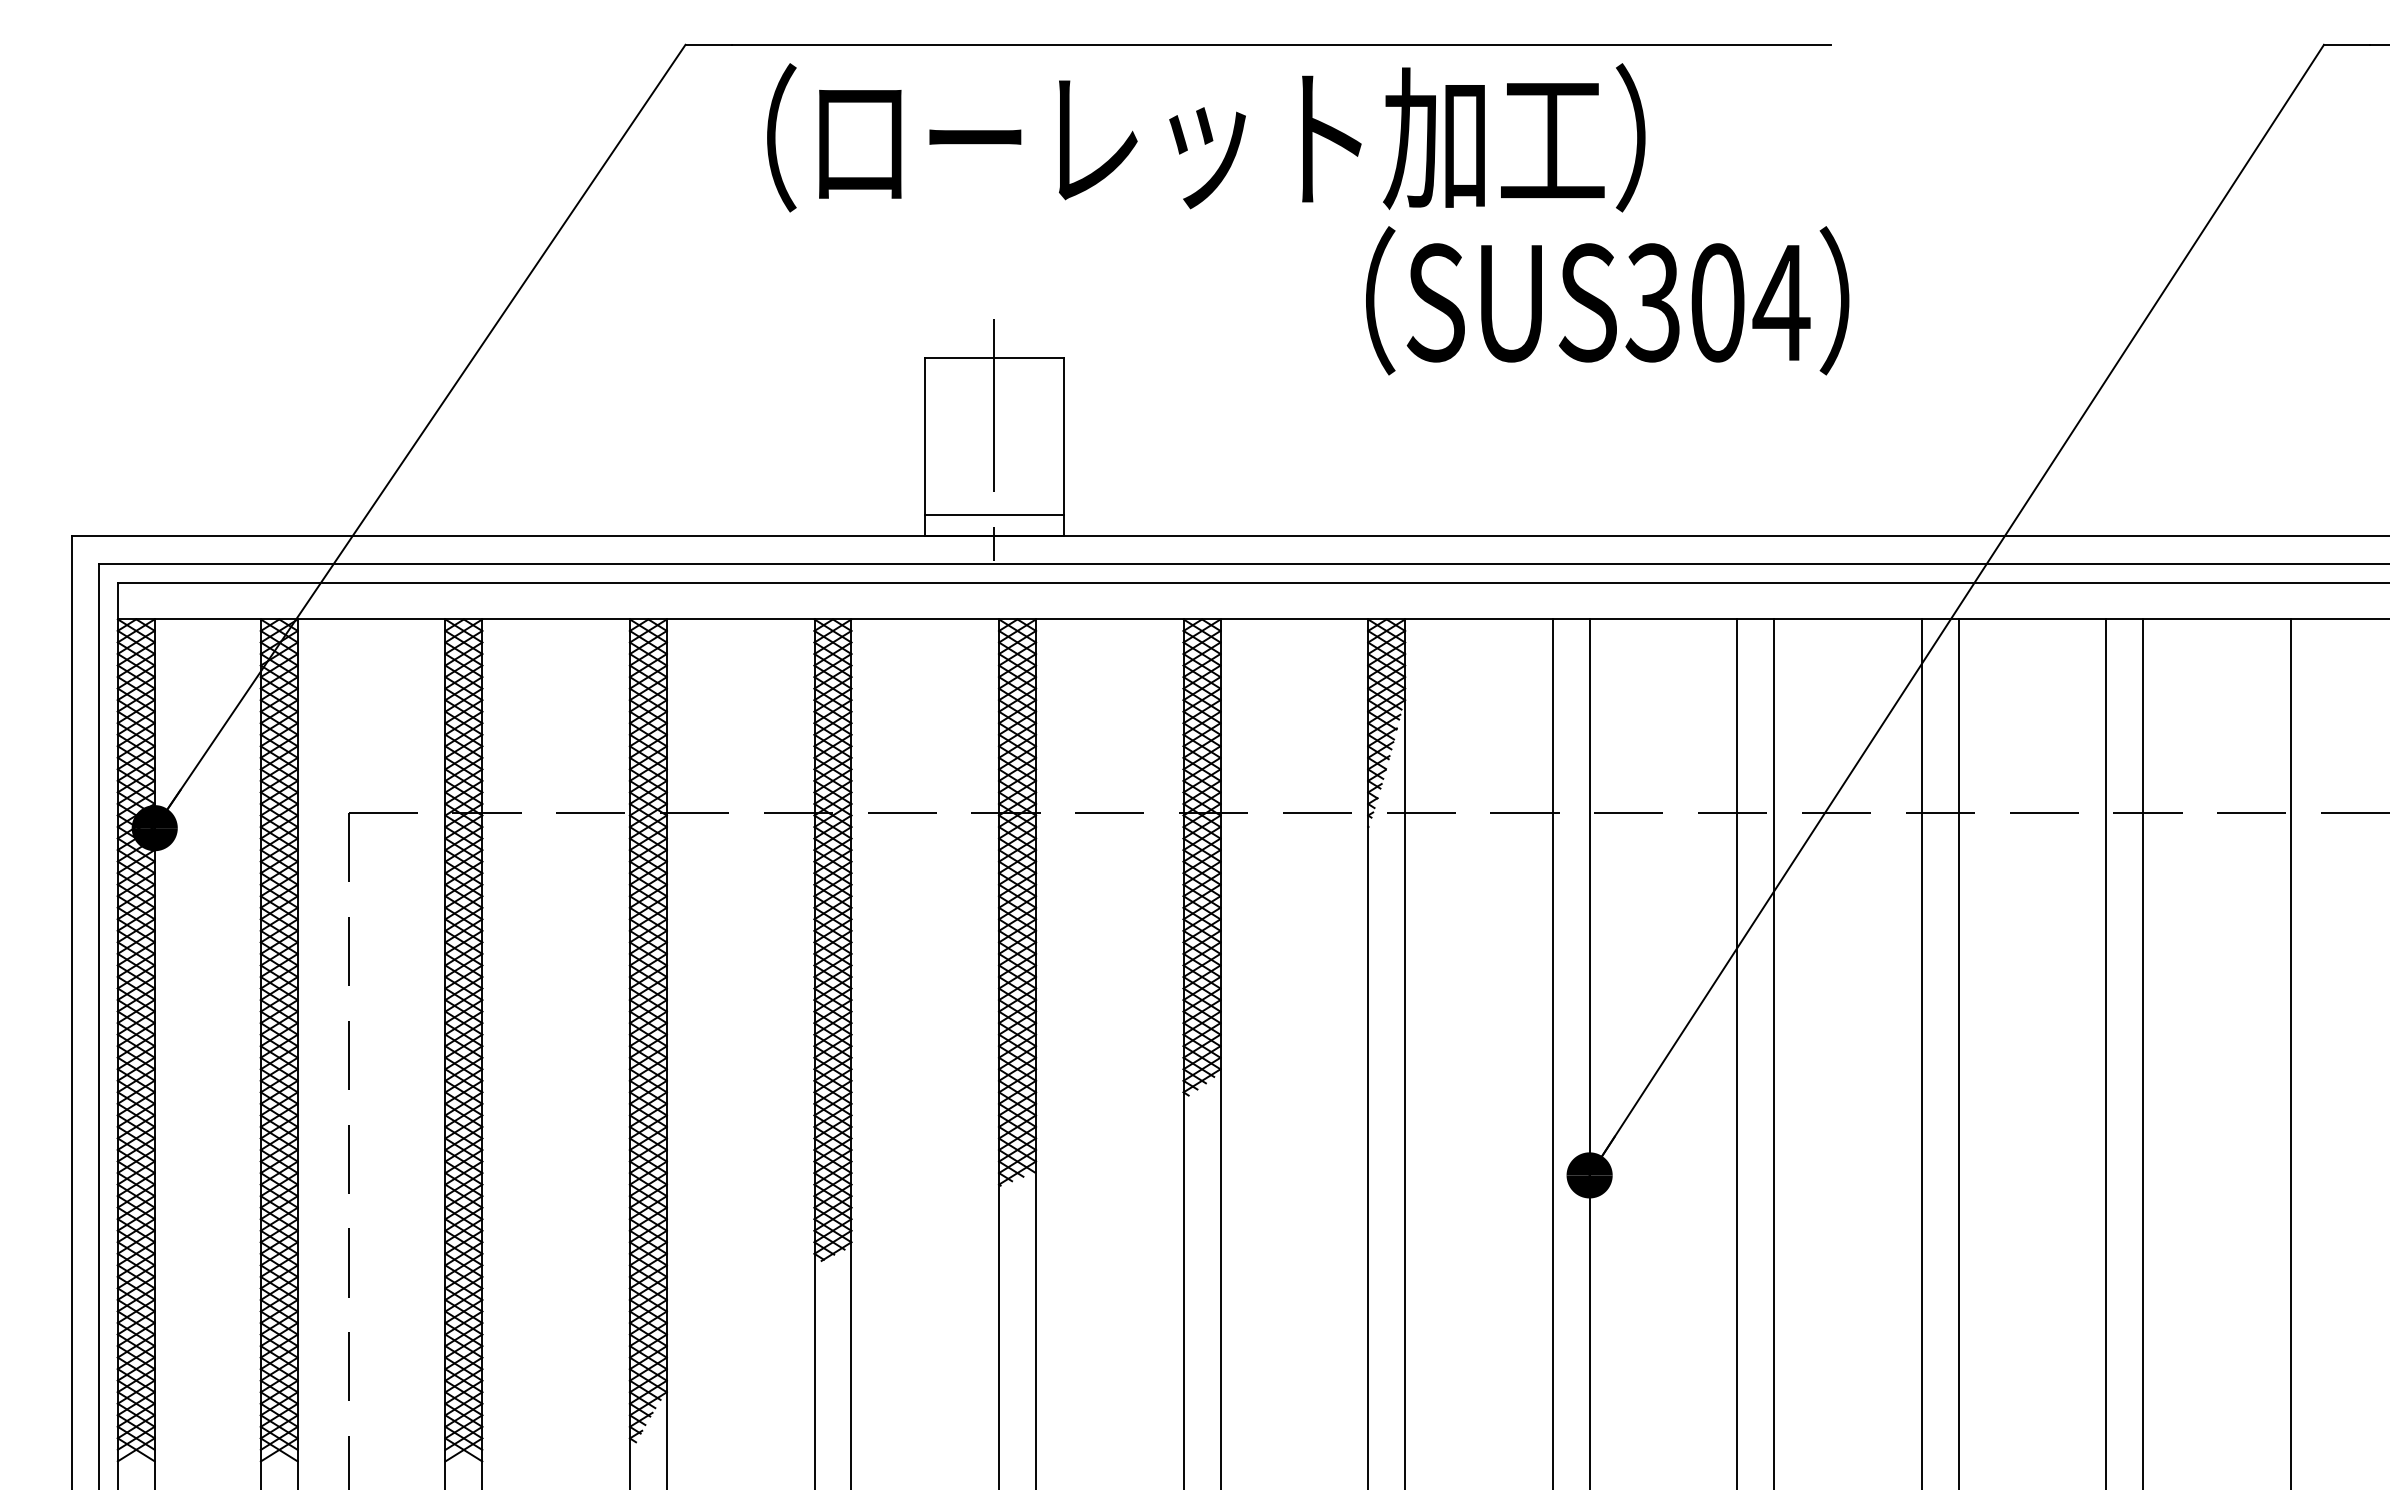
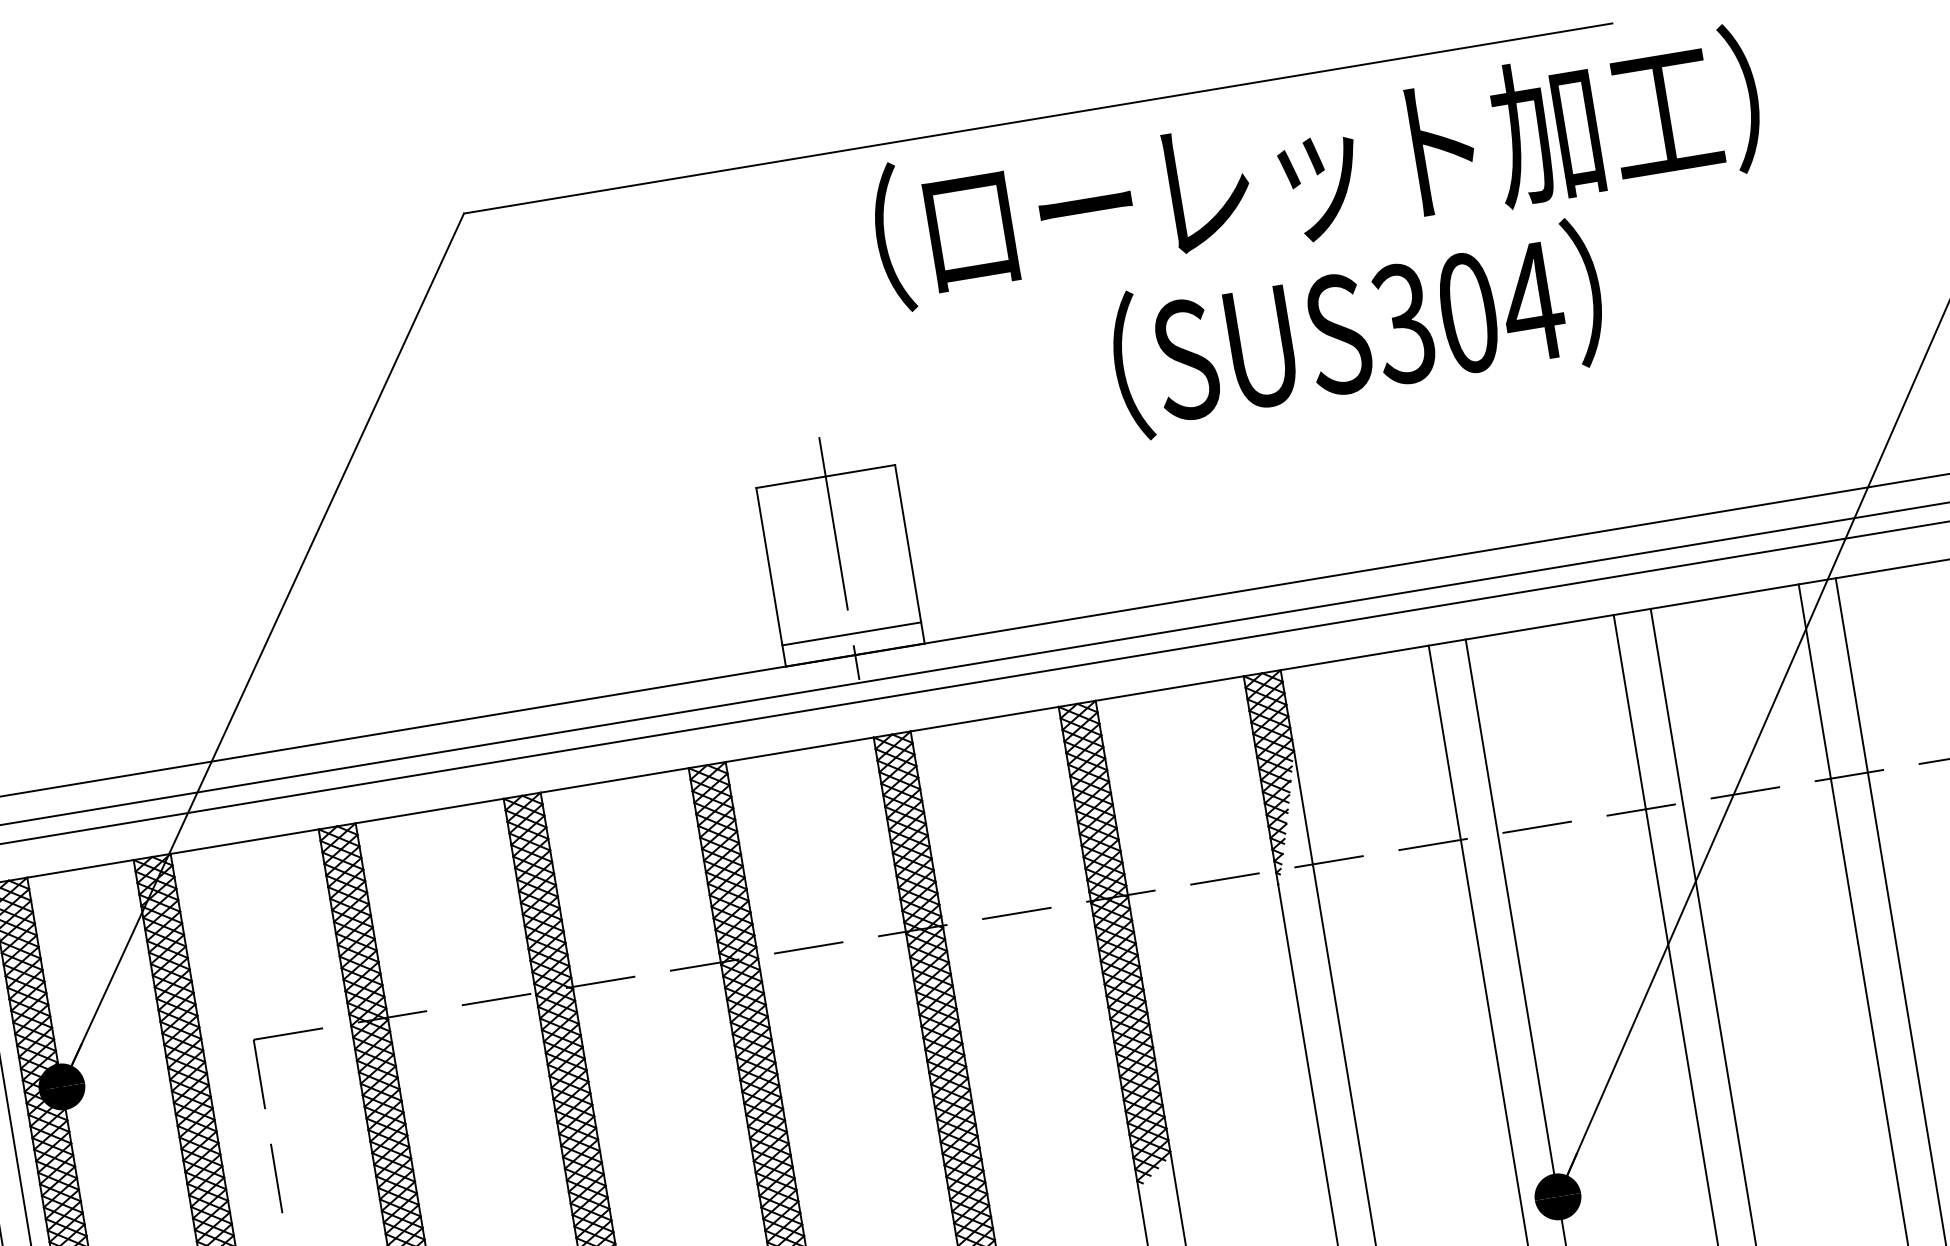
text: (1206, 137) -> (1317, 167), moved
text: (1607, 300) -> (1357, 328), moved

